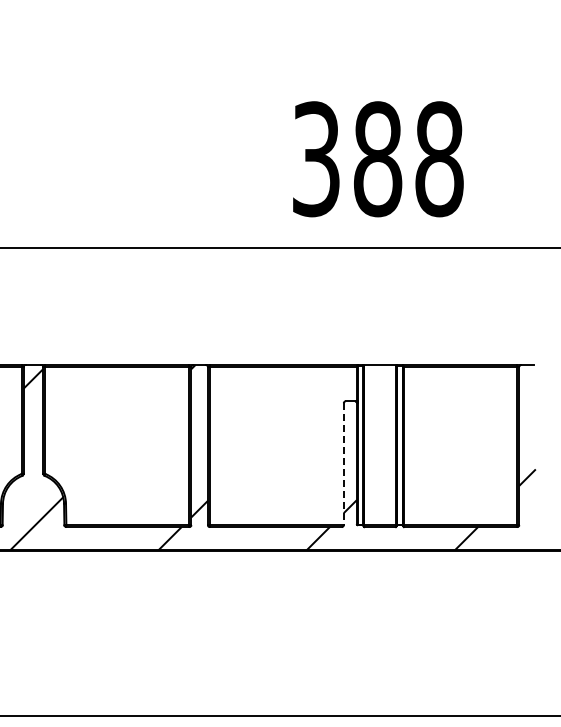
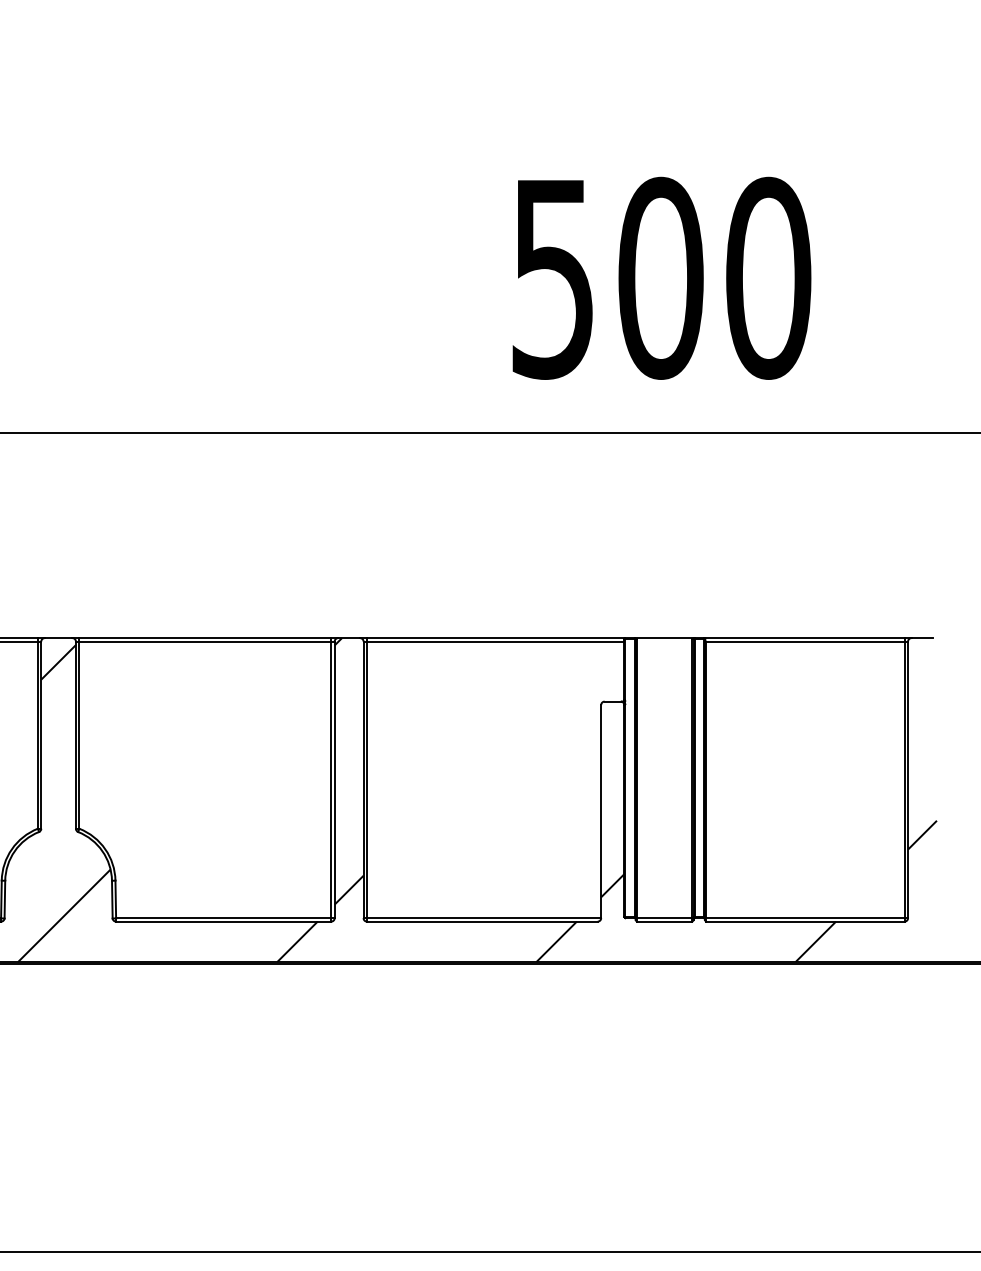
text: (378, 159) -> (661, 278), 388 -> 500
line: (343, 464) -> (600, 812), dashed -> solid

